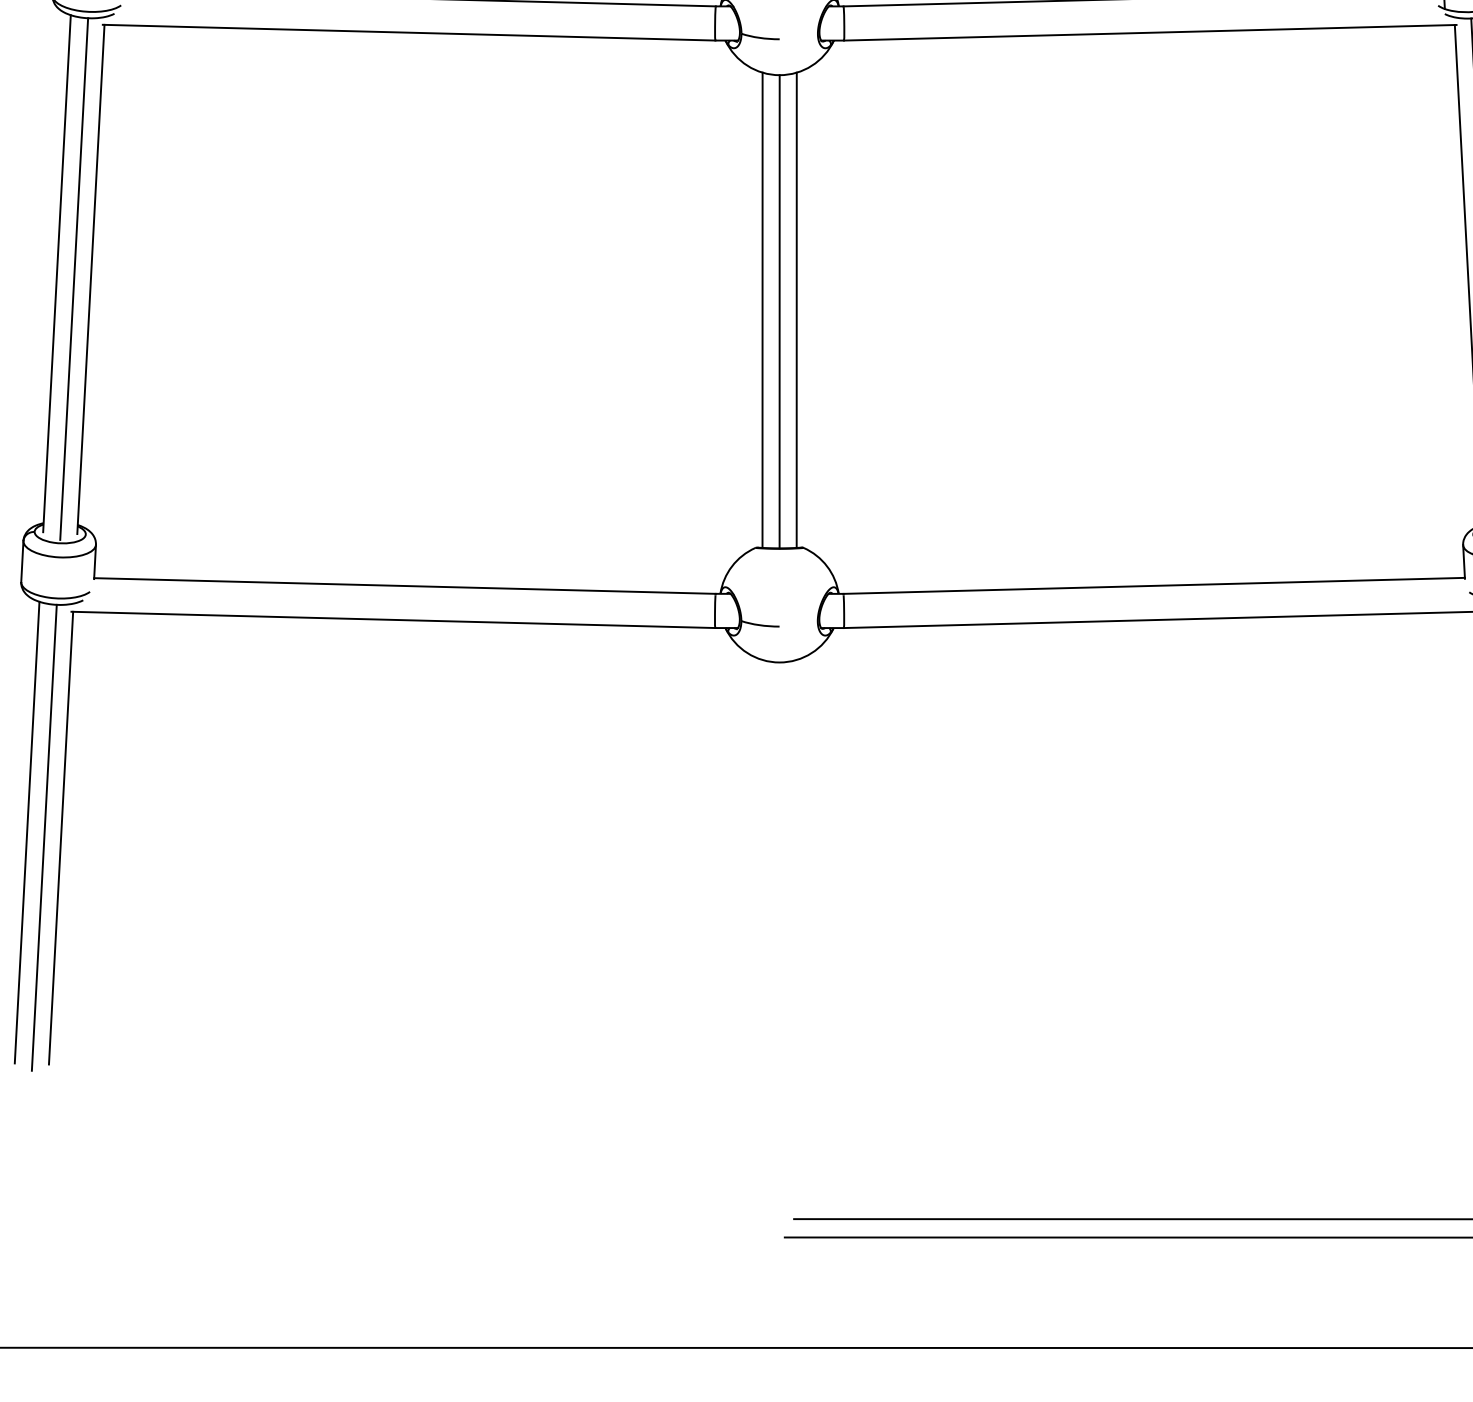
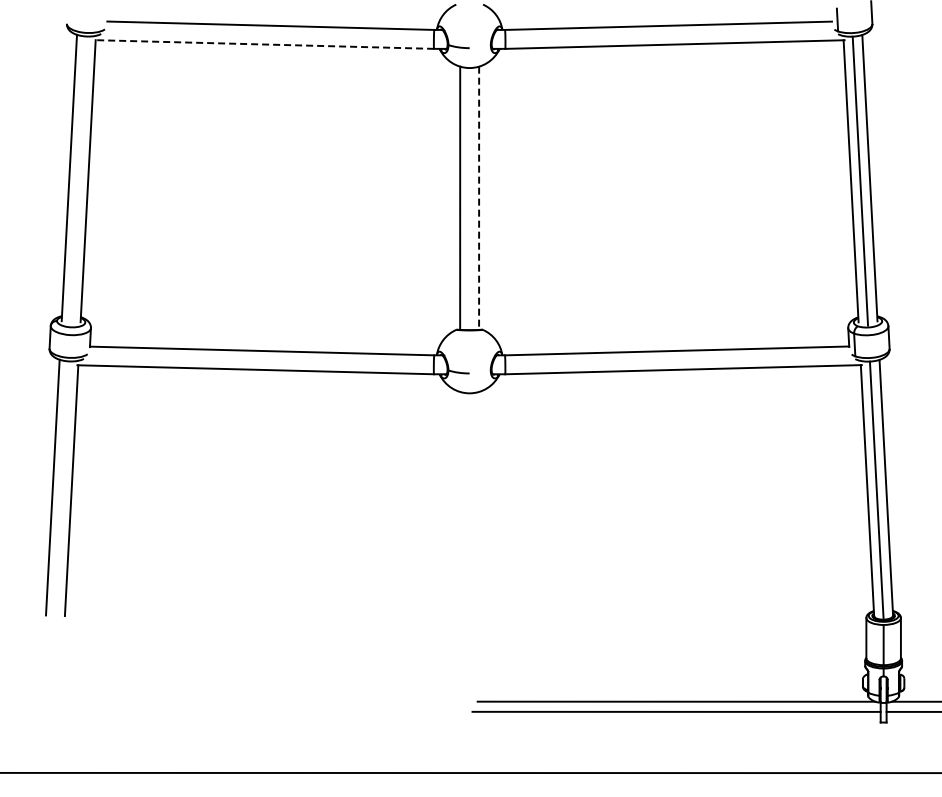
line: (409, 32) -> (264, 44), solid -> dashed
line: (73, 278) -> (78, 180), removed
line: (797, 310) -> (479, 198), solid -> dashed
line: (779, 312) -> (469, 199), removed
line: (44, 837) -> (62, 490), removed

